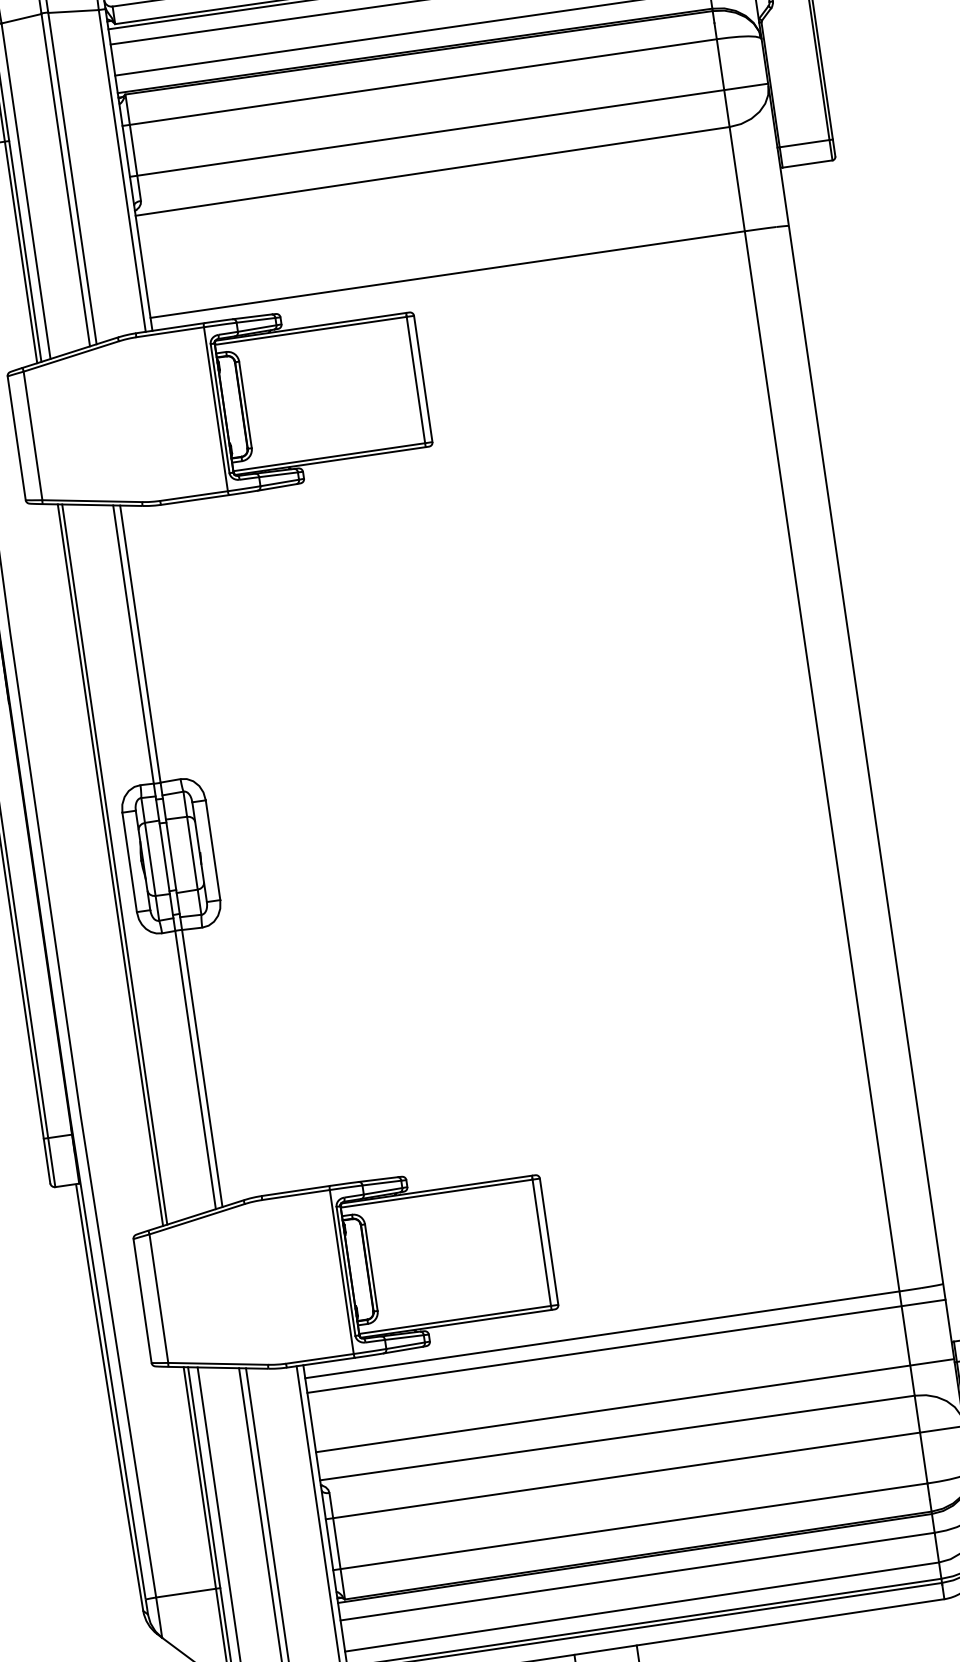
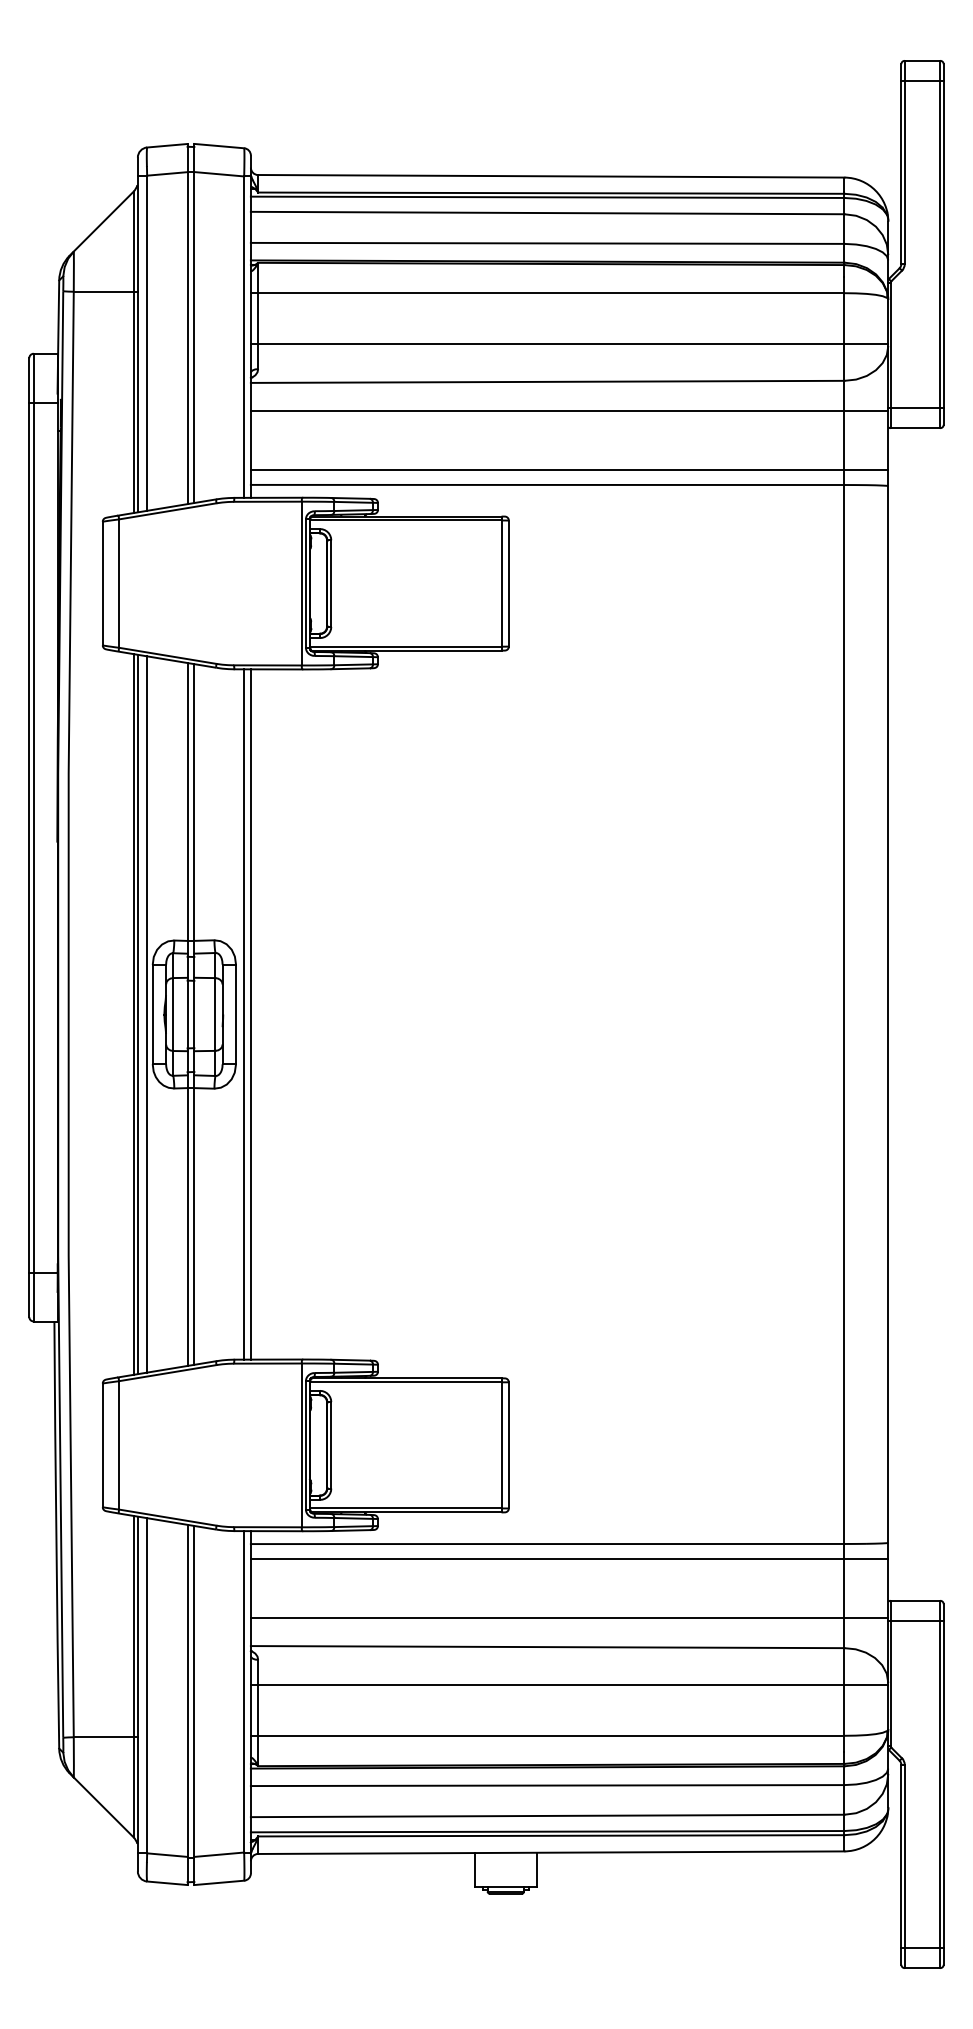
line: (458, 197) -> (569, 411), added
line: (467, 256) -> (569, 470), added
line: (221, 848) -> (244, 1014), added
line: (227, 848) -> (250, 1014), added
line: (124, 863) -> (147, 1014), added

